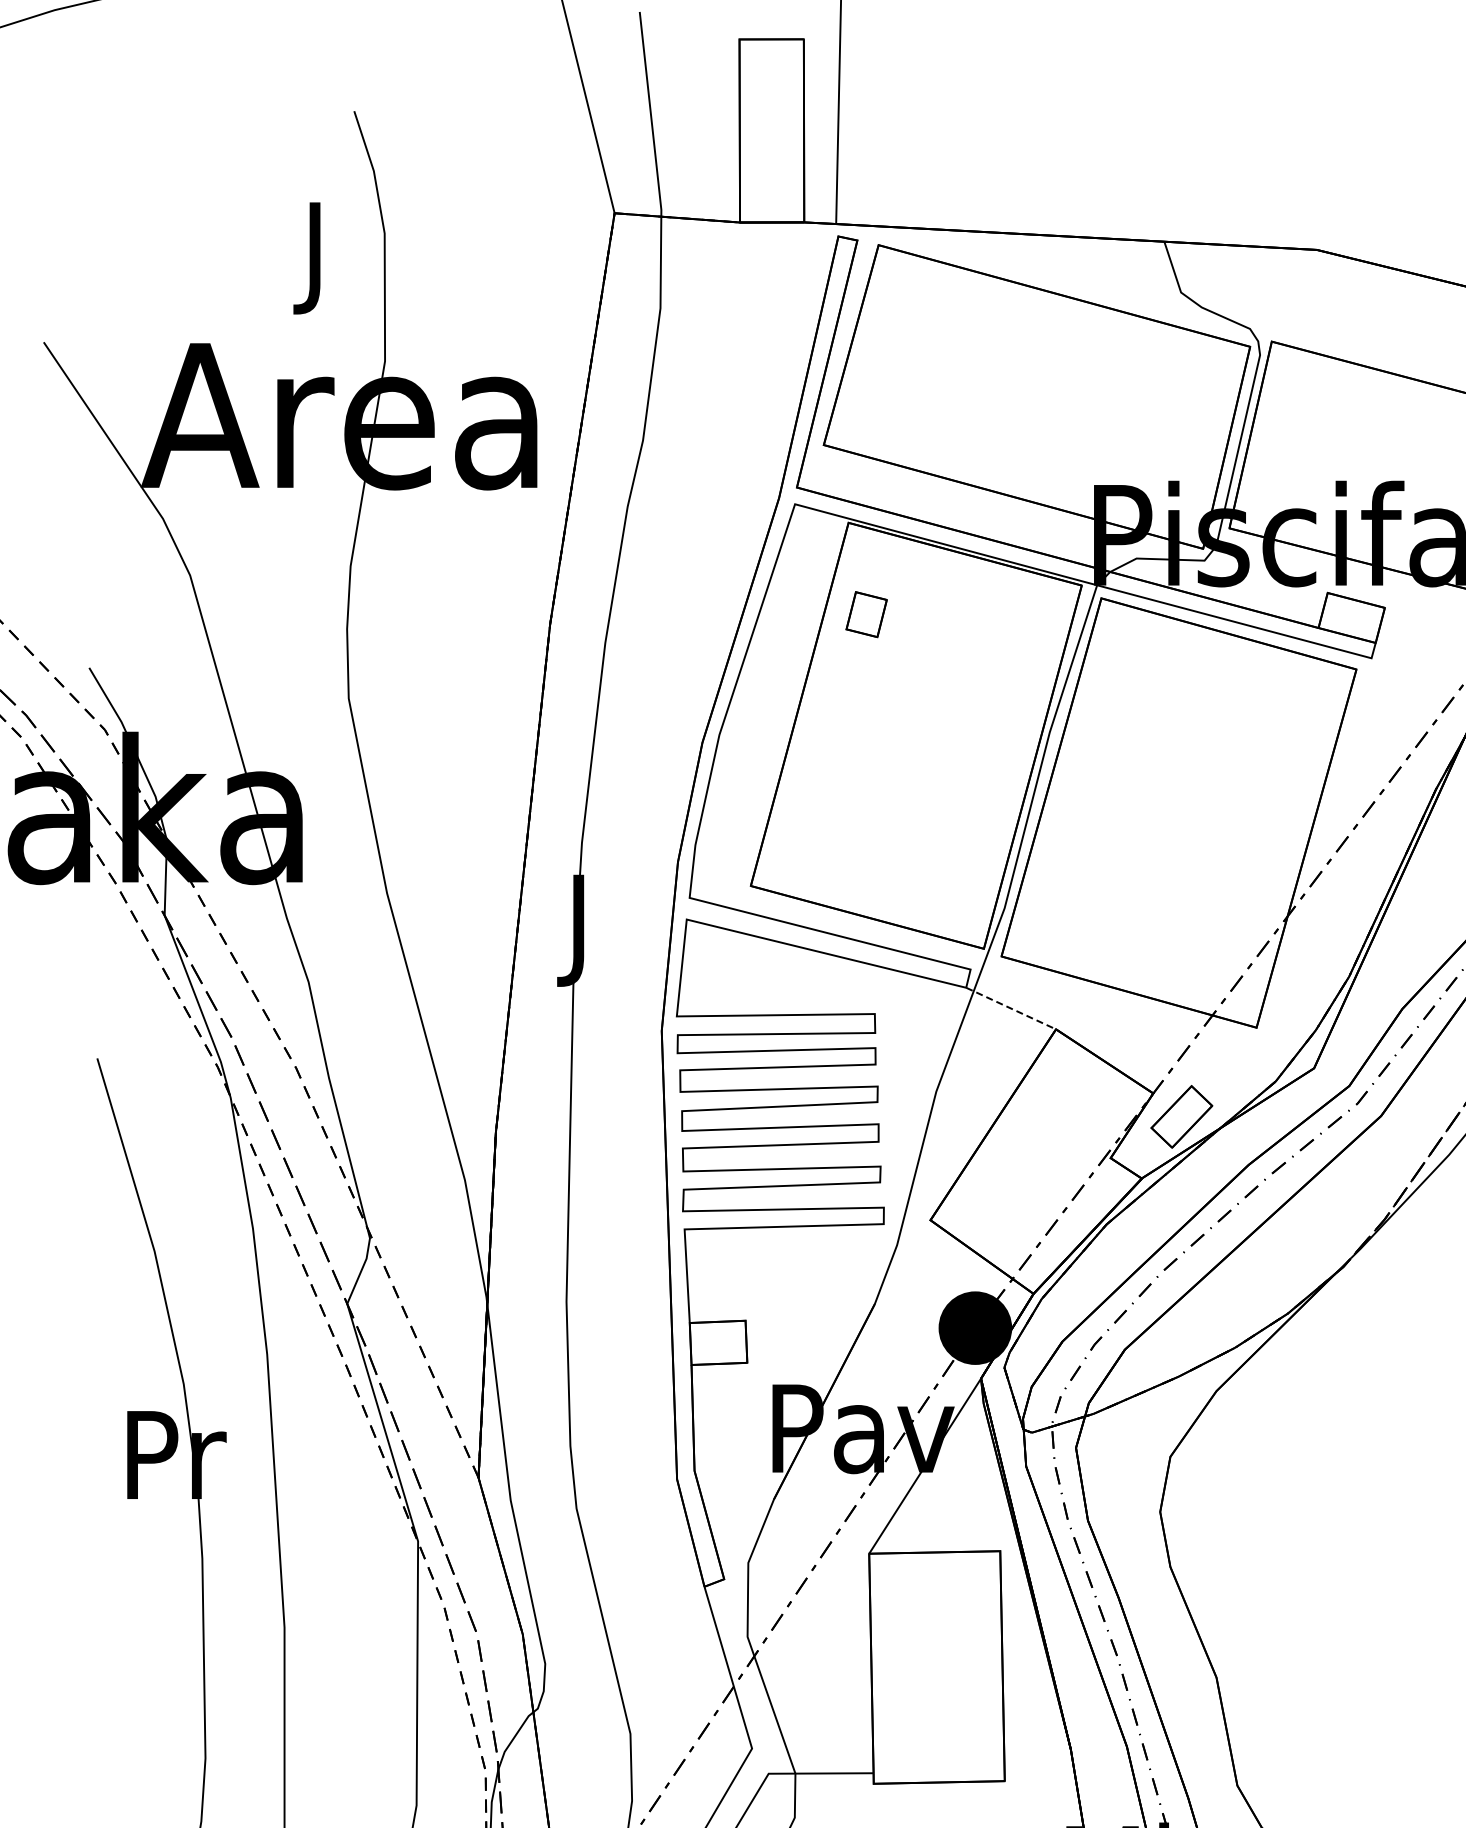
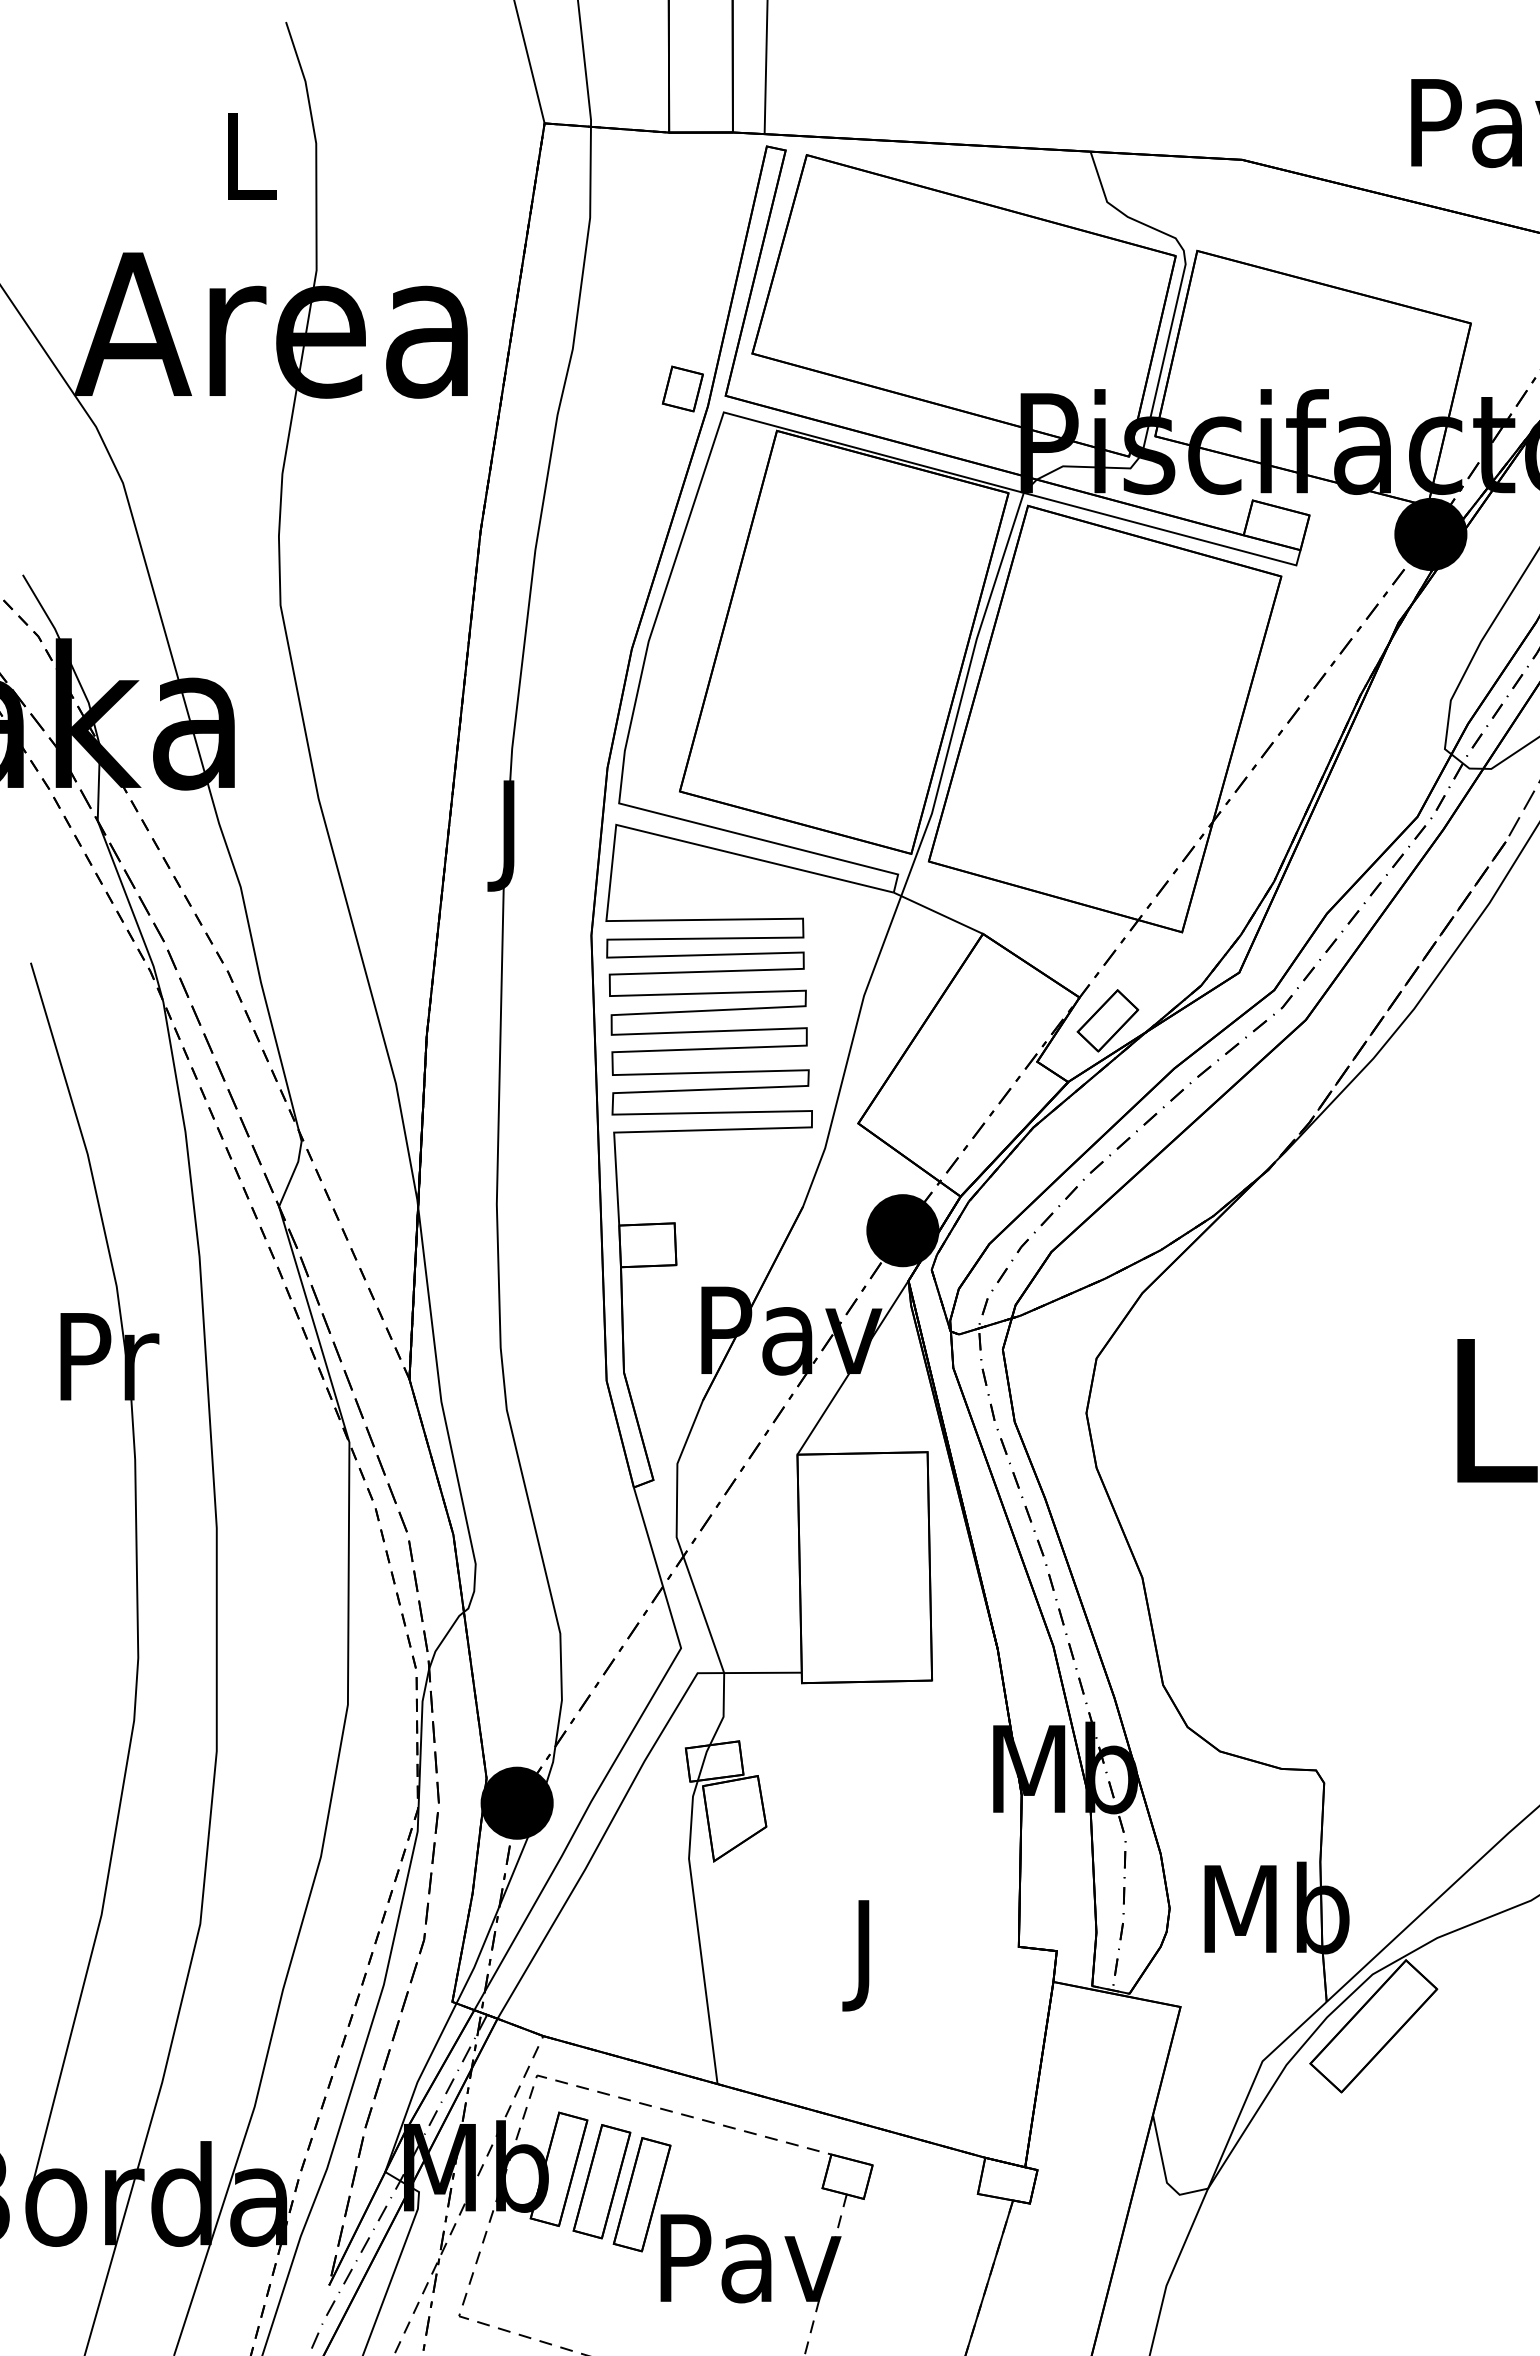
text: (318, 257) -> (250, 167), J -> L
part: (866, 614) -> (682, 388), moved
line: (1011, 1008) -> (938, 913), dashed -> solid

